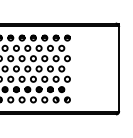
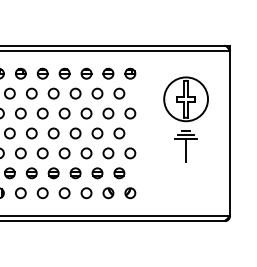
part: (96, 61) -> (186, 119), added

